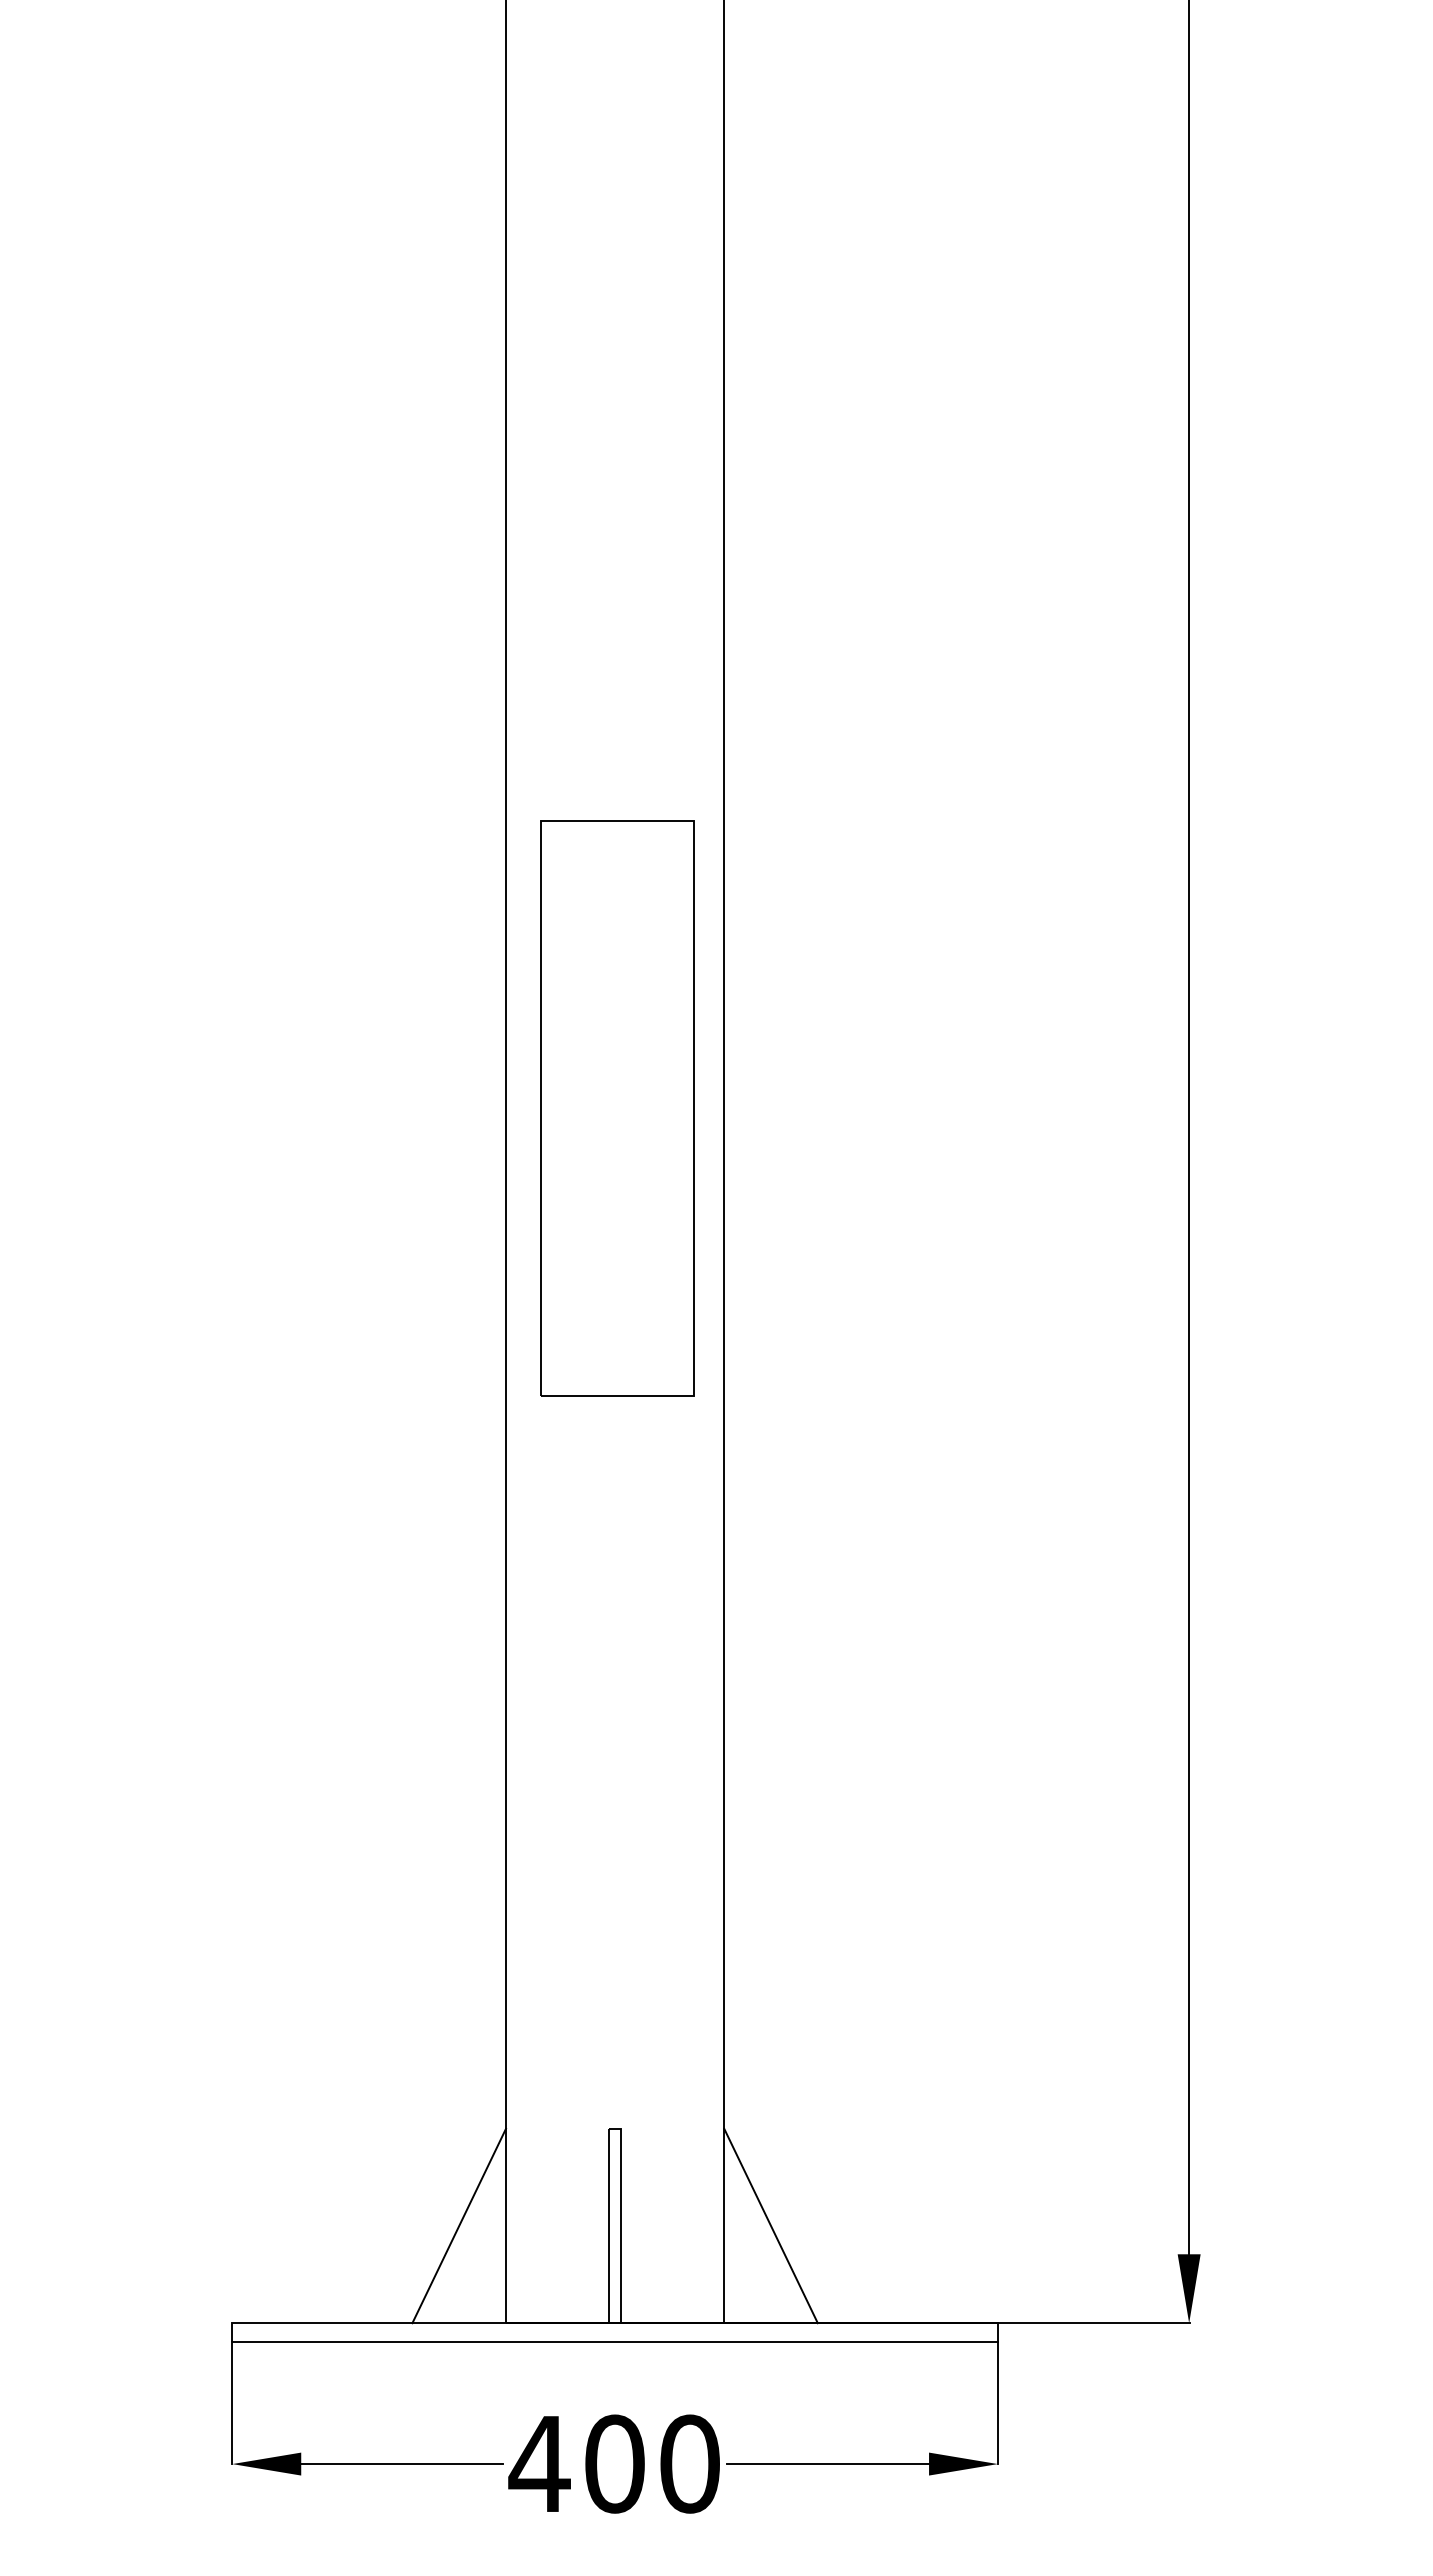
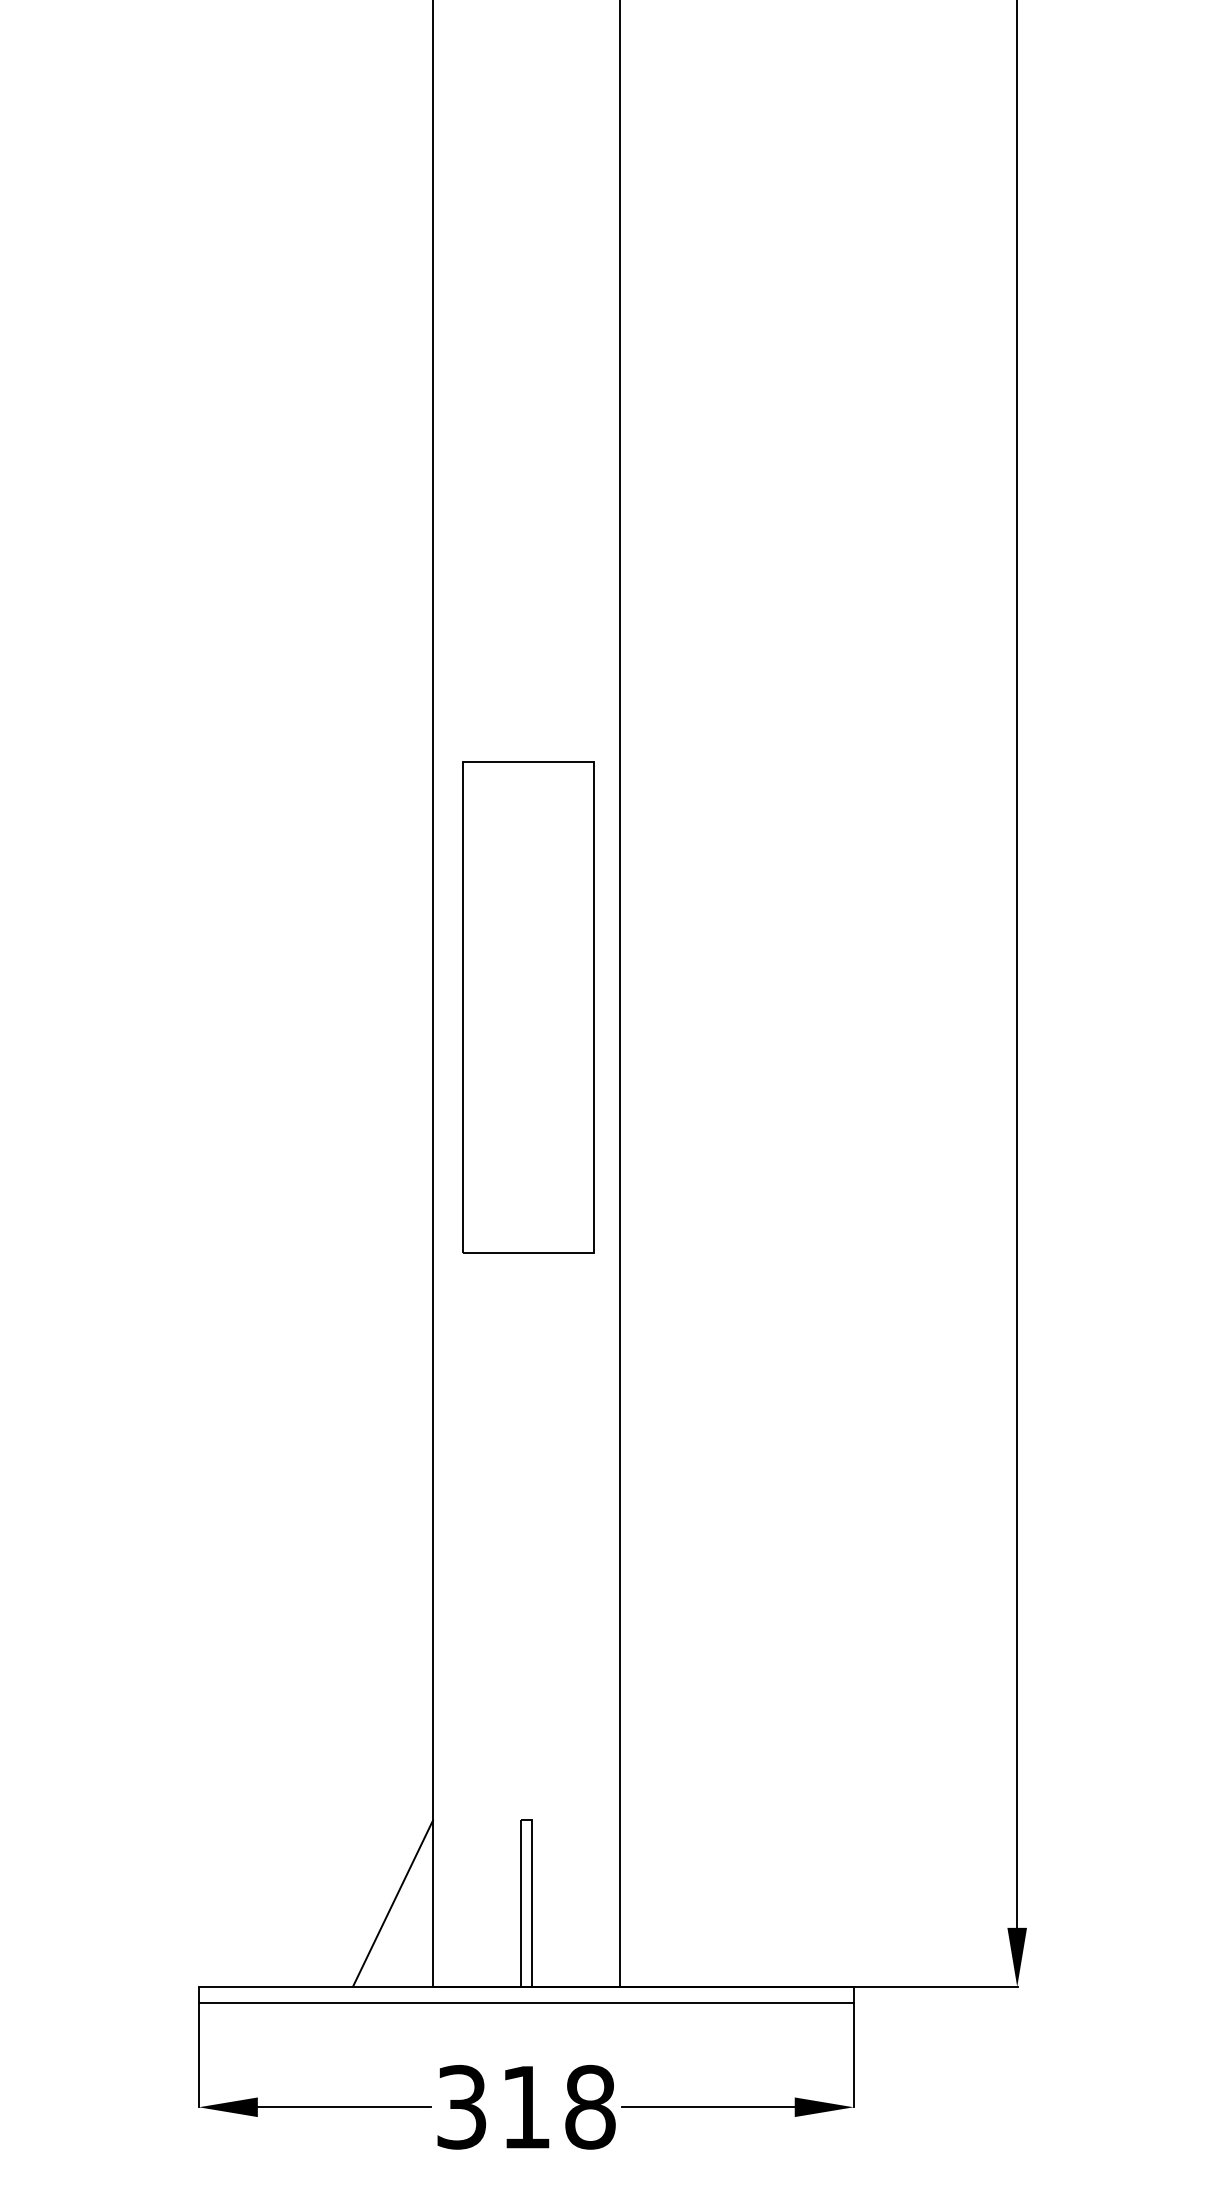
part: (617, 1108) -> (528, 1007), moved
line: (770, 2225) -> (659, 1903), removed
text: (613, 2463) -> (524, 2106), 400 -> 318

